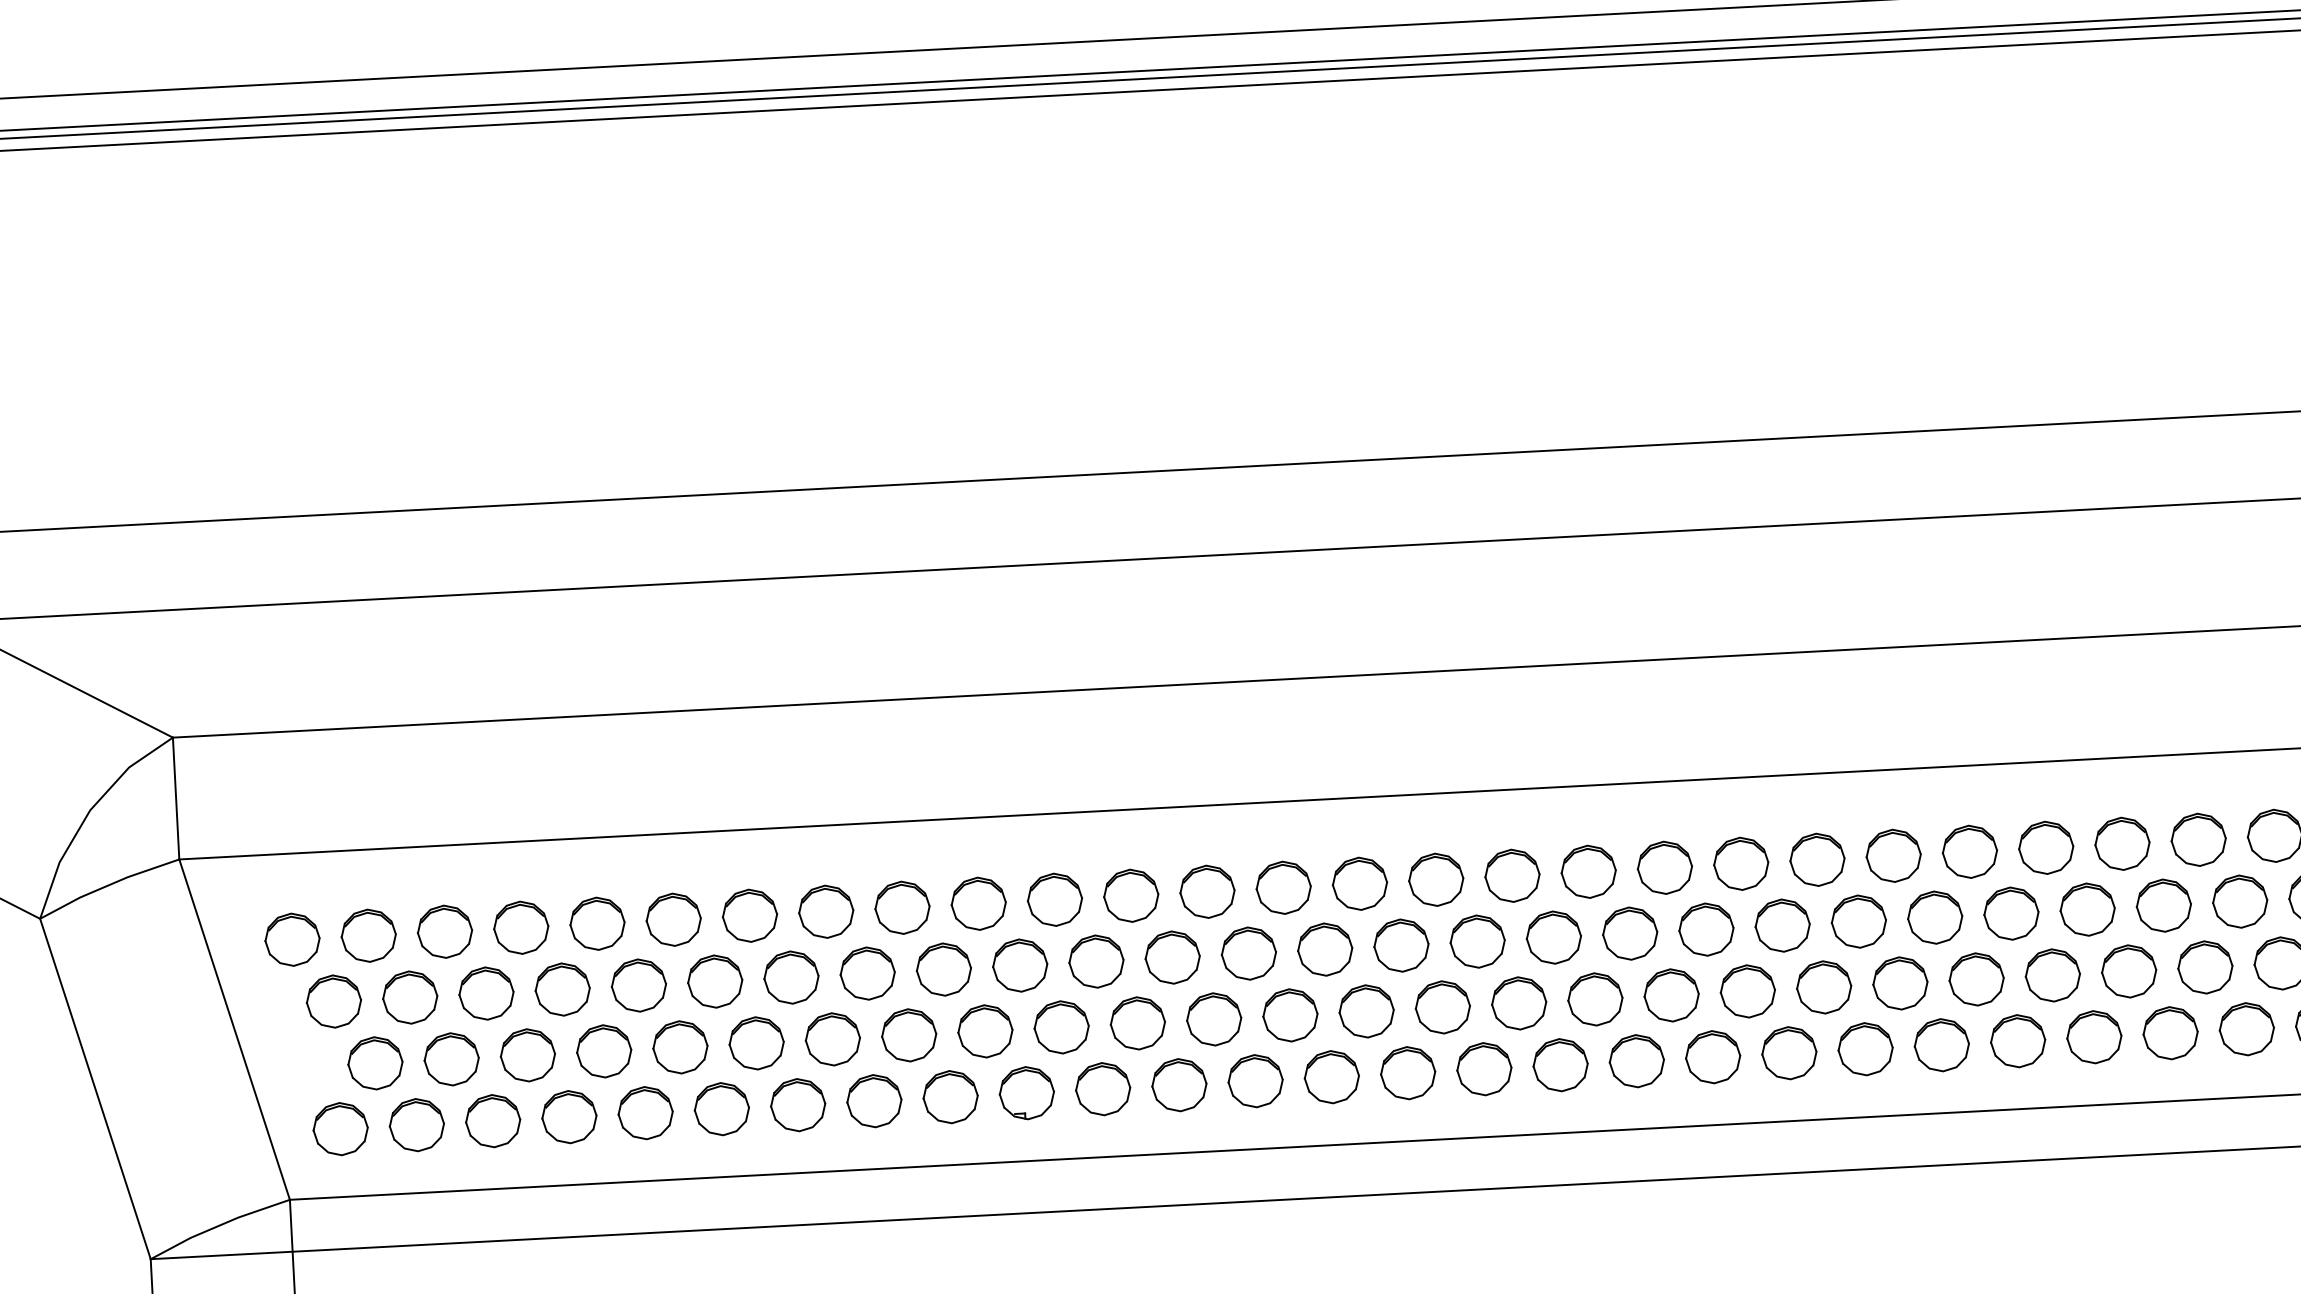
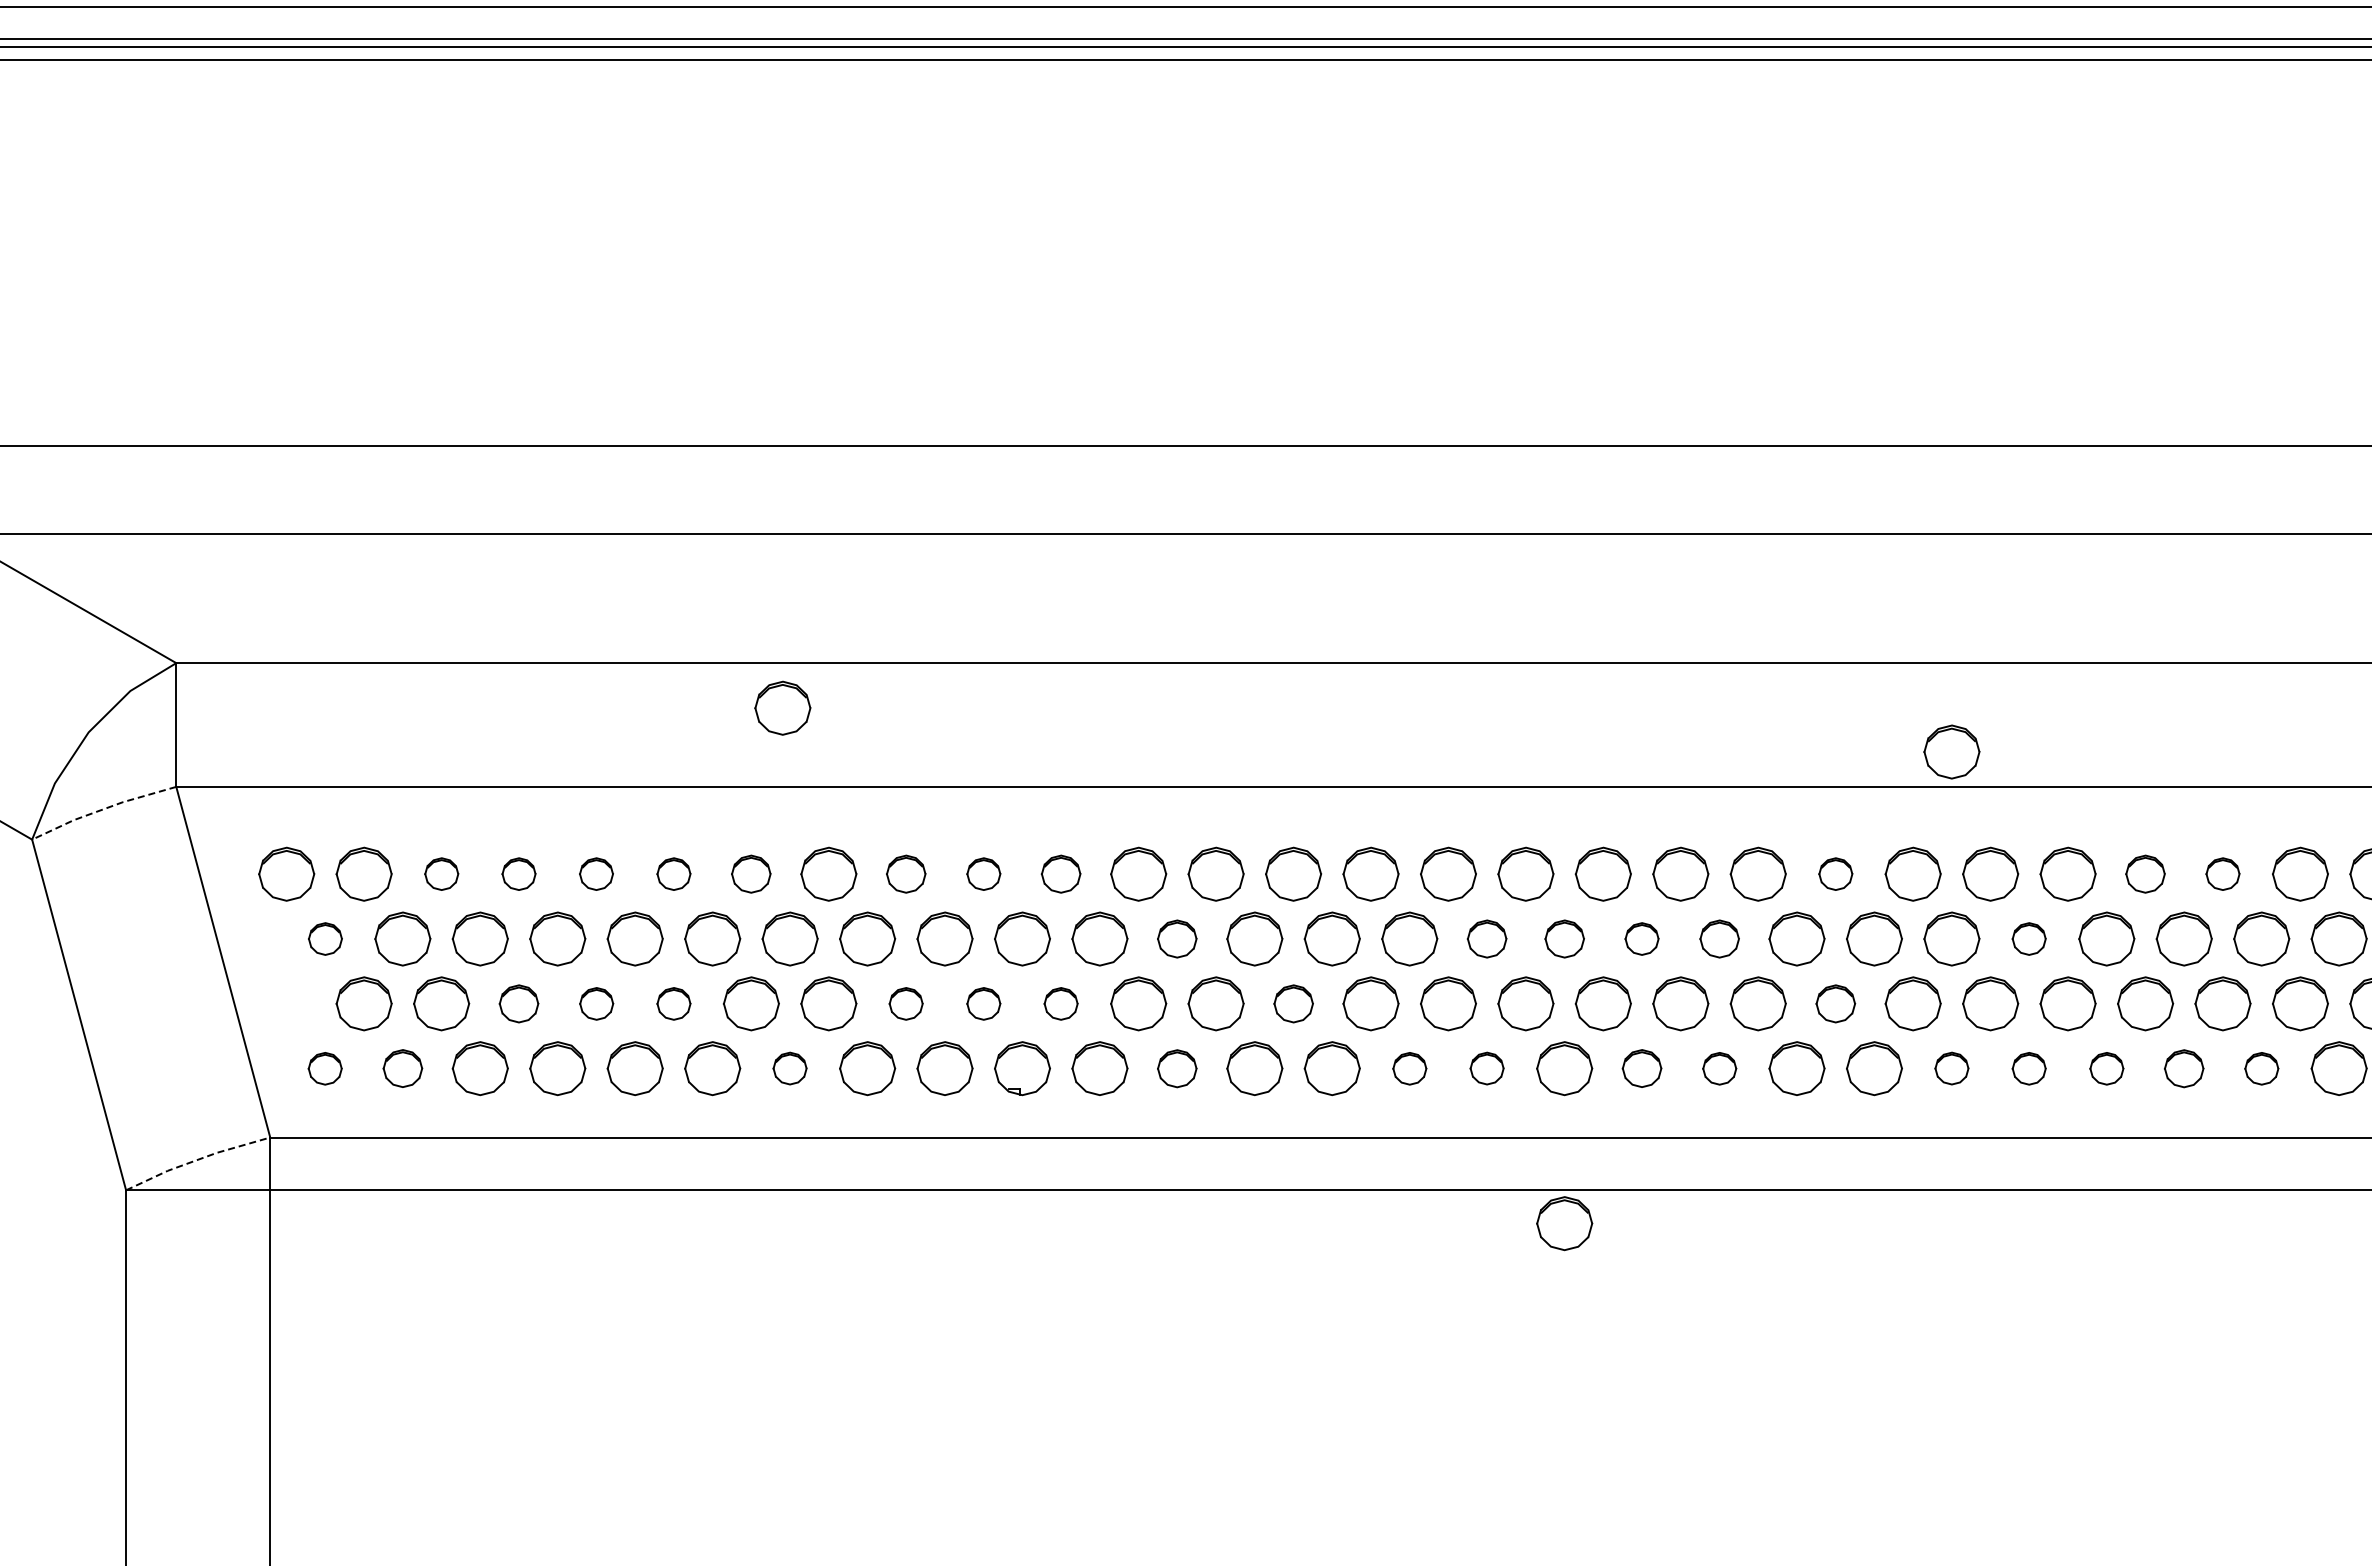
part: (1925, 733) -> (1951, 751), added
part: (772, 750) -> (782, 707), added
part: (2198, 839) -> (2222, 873), size x0.6
part: (2122, 843) -> (2145, 873), size x0.7
part: (1817, 859) -> (1835, 873), size x0.6
line: (107, 885) -> (102, 809), solid -> dashed
part: (1054, 899) -> (1060, 873), size x0.7
part: (978, 903) -> (983, 873), size x0.6
part: (901, 907) -> (905, 873), size x0.7
part: (2010, 913) -> (2028, 938), size x0.6
part: (749, 915) -> (750, 873), size x0.7
part: (673, 919) -> (673, 873), size x0.6
part: (597, 923) -> (596, 873), size x0.6
part: (520, 927) -> (518, 873), size x0.6
part: (1706, 929) -> (1719, 938), size x0.7
part: (444, 931) -> (441, 873), size x0.6
part: (1629, 933) -> (1641, 938), size x0.6
part: (1553, 937) -> (1564, 938), size x0.7
part: (1476, 941) -> (1486, 938), size x0.7
part: (1171, 957) -> (1176, 938), size x0.7
part: (1823, 987) -> (1835, 1003), size x0.7
part: (334, 1001) -> (325, 938), size x0.6
part: (1290, 1015) -> (1293, 1003), size x0.7
part: (1060, 1027) -> (1060, 1003), size x0.6
part: (2246, 1029) -> (2261, 1068), size x0.6
part: (985, 1031) -> (983, 1003), size x0.6
part: (2169, 1033) -> (2183, 1068), size x0.7
part: (908, 1035) -> (905, 1003), size x0.6
part: (2094, 1037) -> (2106, 1068), size x0.6
part: (2017, 1041) -> (2028, 1068), size x0.6
part: (1941, 1045) -> (1951, 1068), size x0.6
part: (679, 1047) -> (673, 1003), size x0.6
part: (604, 1051) -> (596, 1003), size x0.6
part: (527, 1055) -> (518, 1003), size x0.7
part: (1713, 1057) -> (1719, 1068), size x0.6
part: (1636, 1061) -> (1641, 1068), size x0.7
part: (1483, 1069) -> (1486, 1068), size x0.6
part: (1407, 1073) -> (1409, 1068), size x0.6
part: (1178, 1085) -> (1176, 1068), size x0.7
part: (797, 1105) -> (789, 1068), size x0.6
part: (416, 1125) -> (402, 1068), size x0.7
part: (339, 1129) -> (324, 1068), size x0.6
part: (1568, 1217) -> (1564, 1223), added
line: (218, 1226) -> (196, 1160), solid -> dashed

